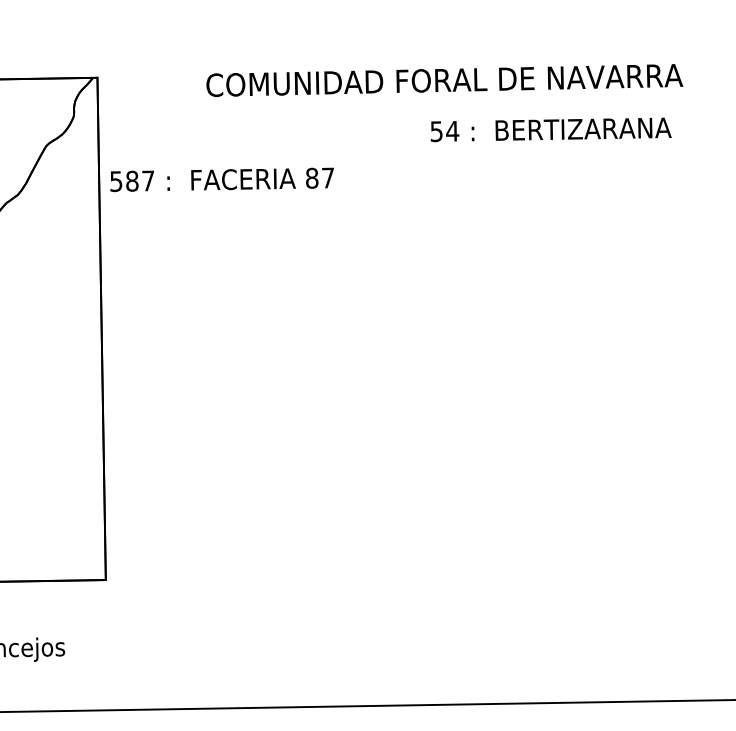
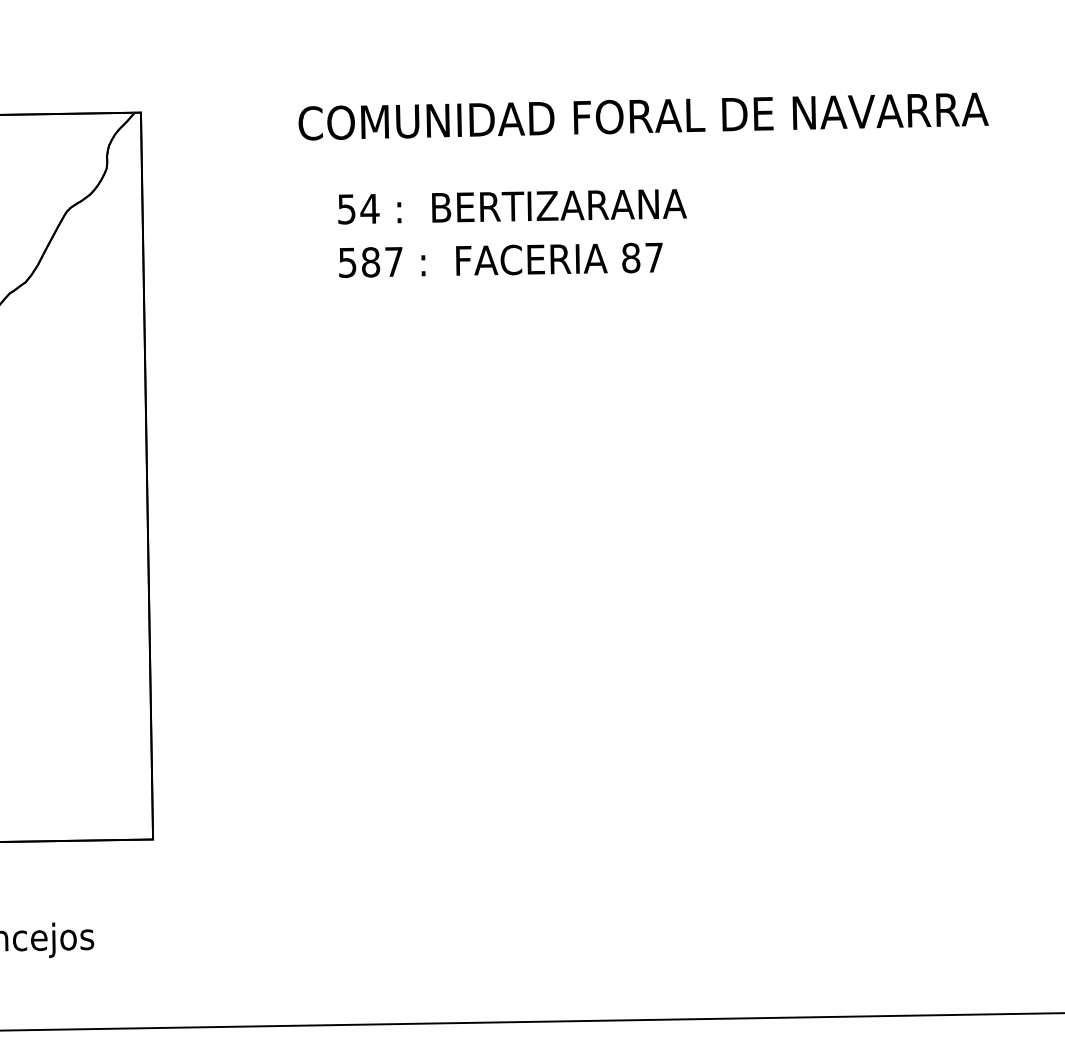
text: (550, 129) -> (511, 206), moved
text: (221, 179) -> (499, 259), moved

